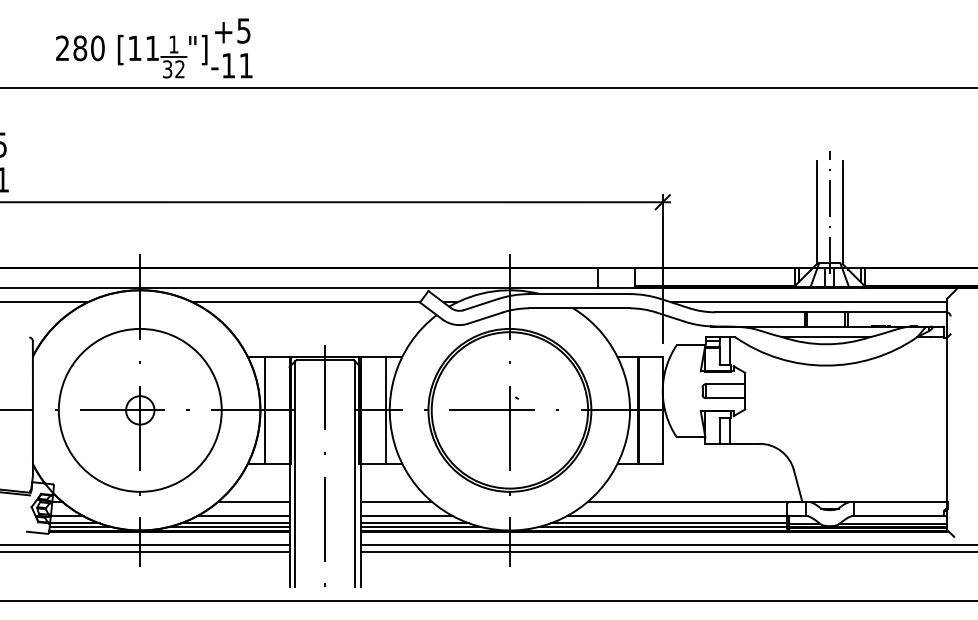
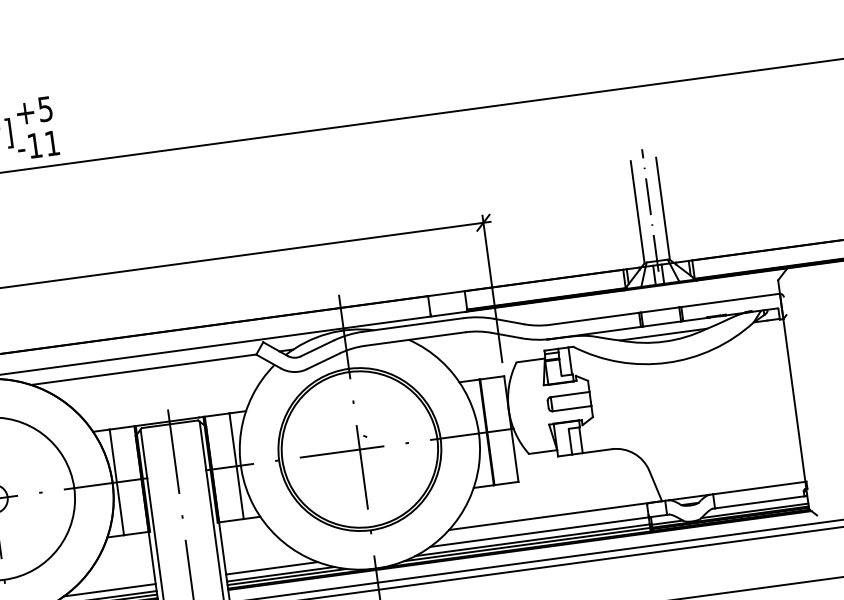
line: (809, 302) -> (642, 302), removed
line: (253, 502) -> (118, 575), removed
line: (396, 502) -> (259, 556), removed

